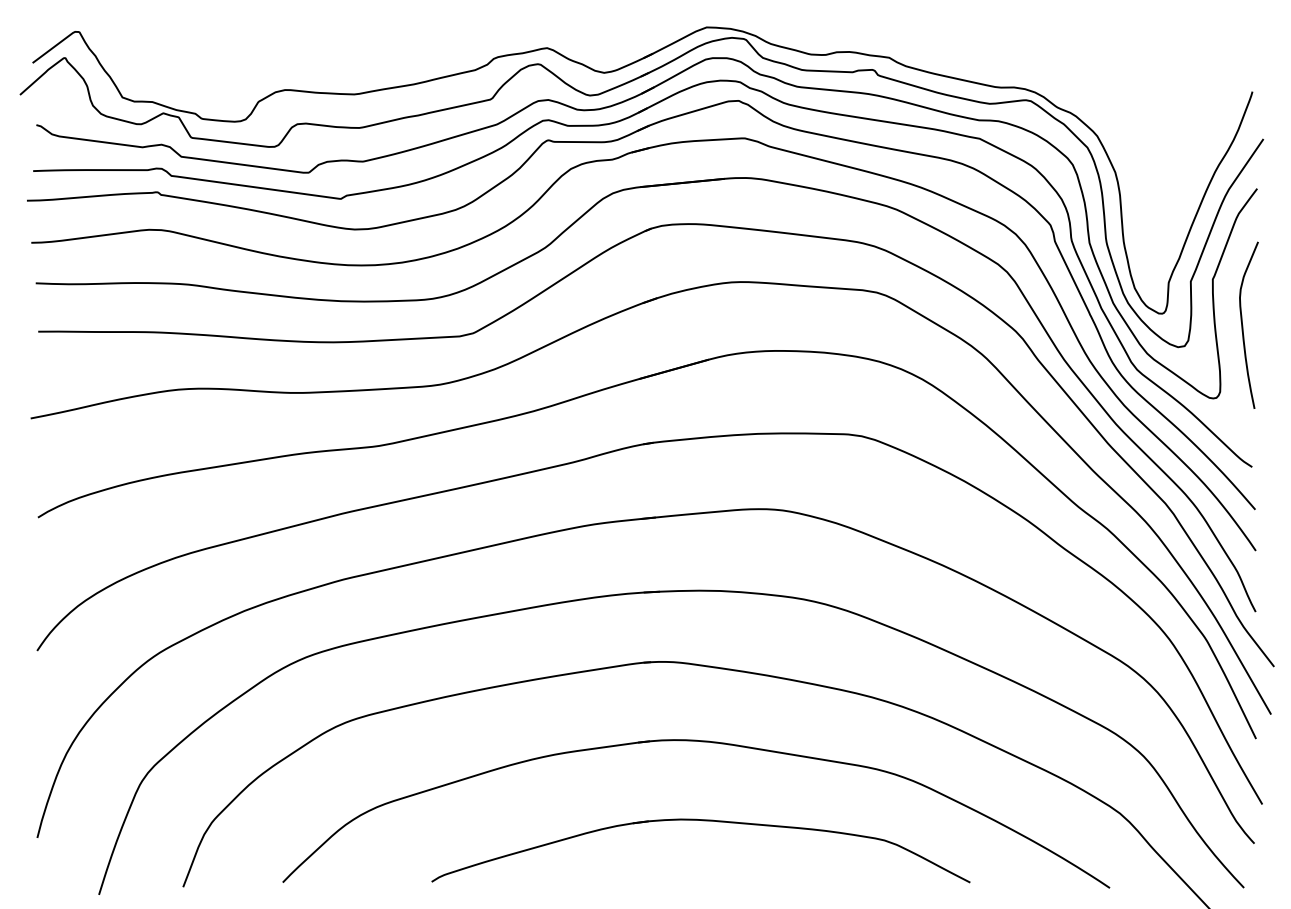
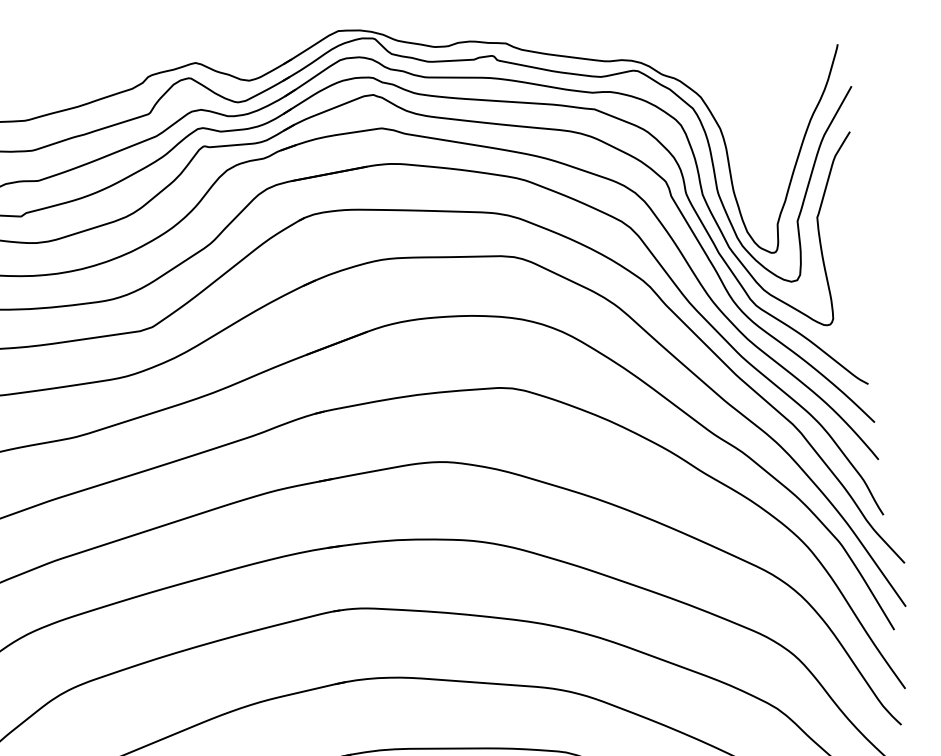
curve: (1243, 325) -> (848, 256), removed

